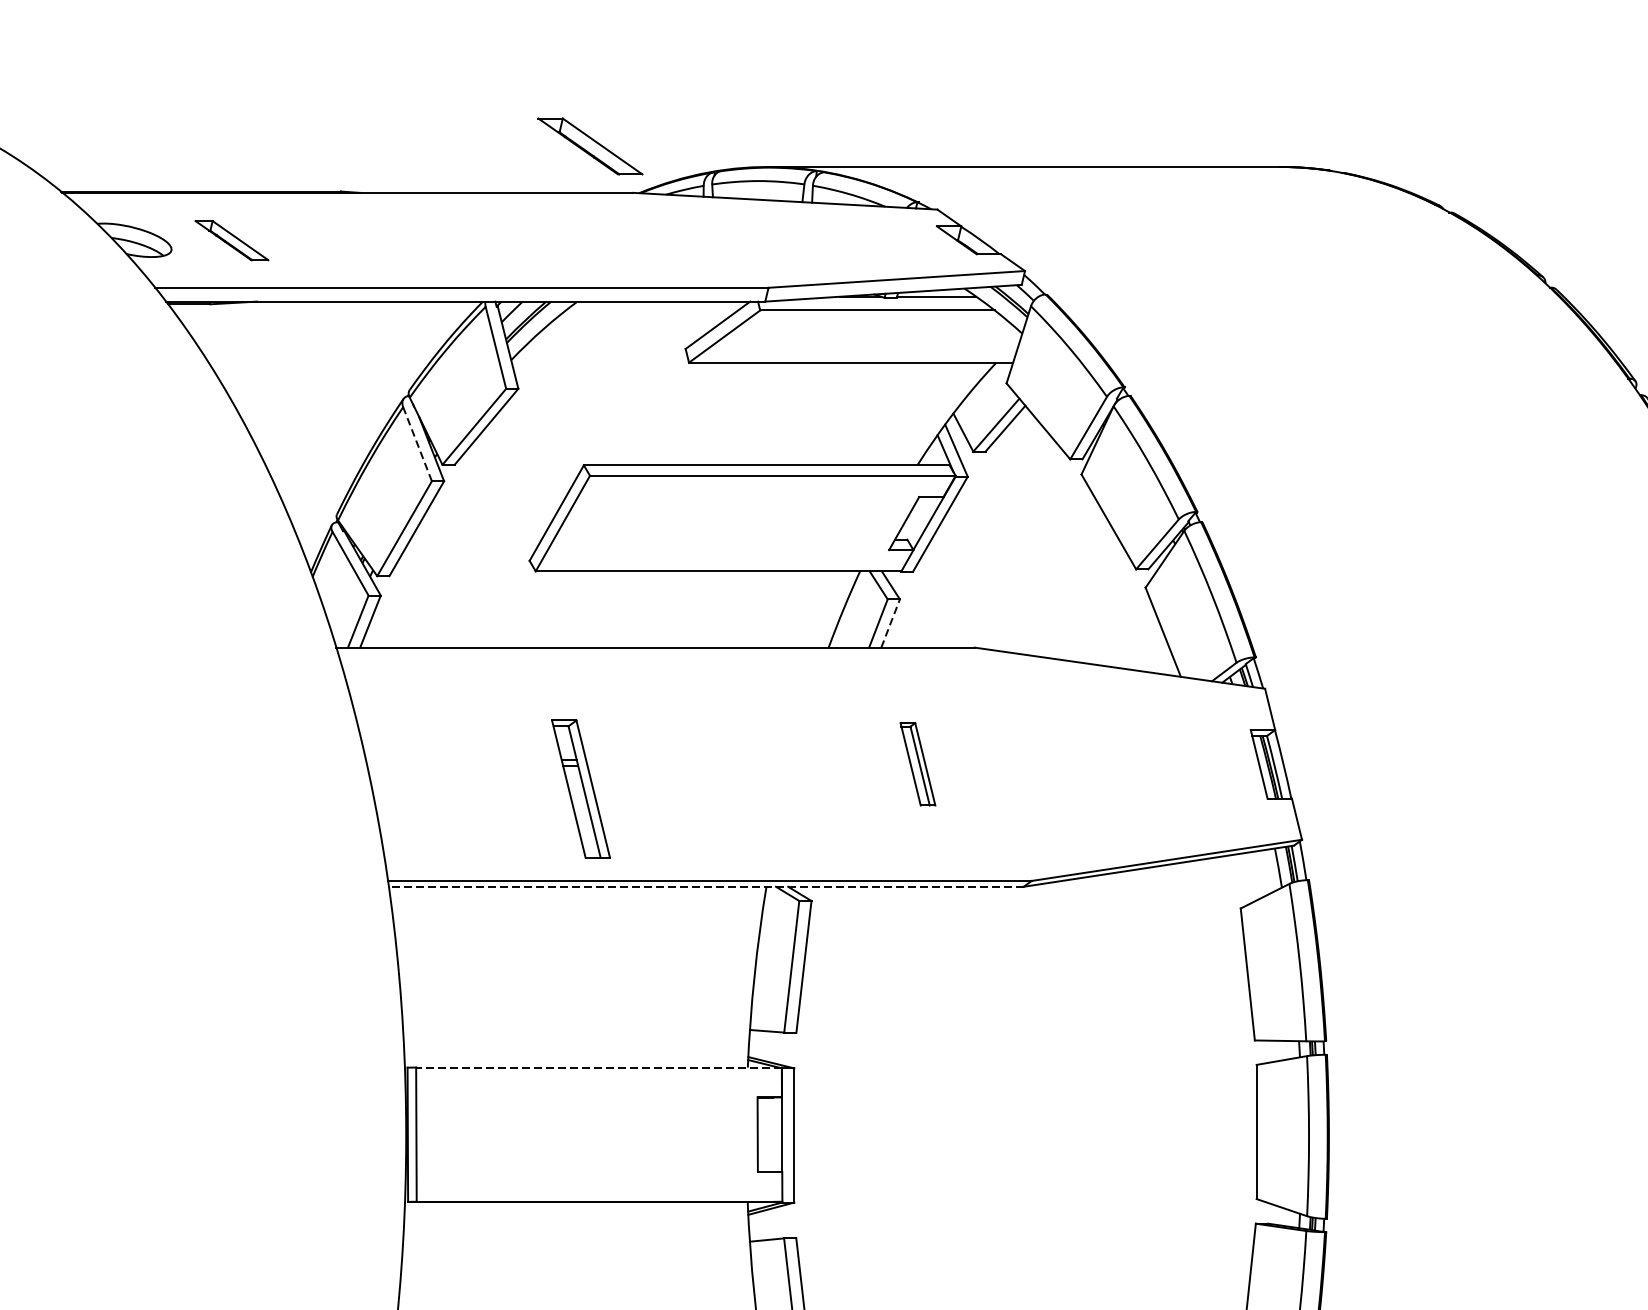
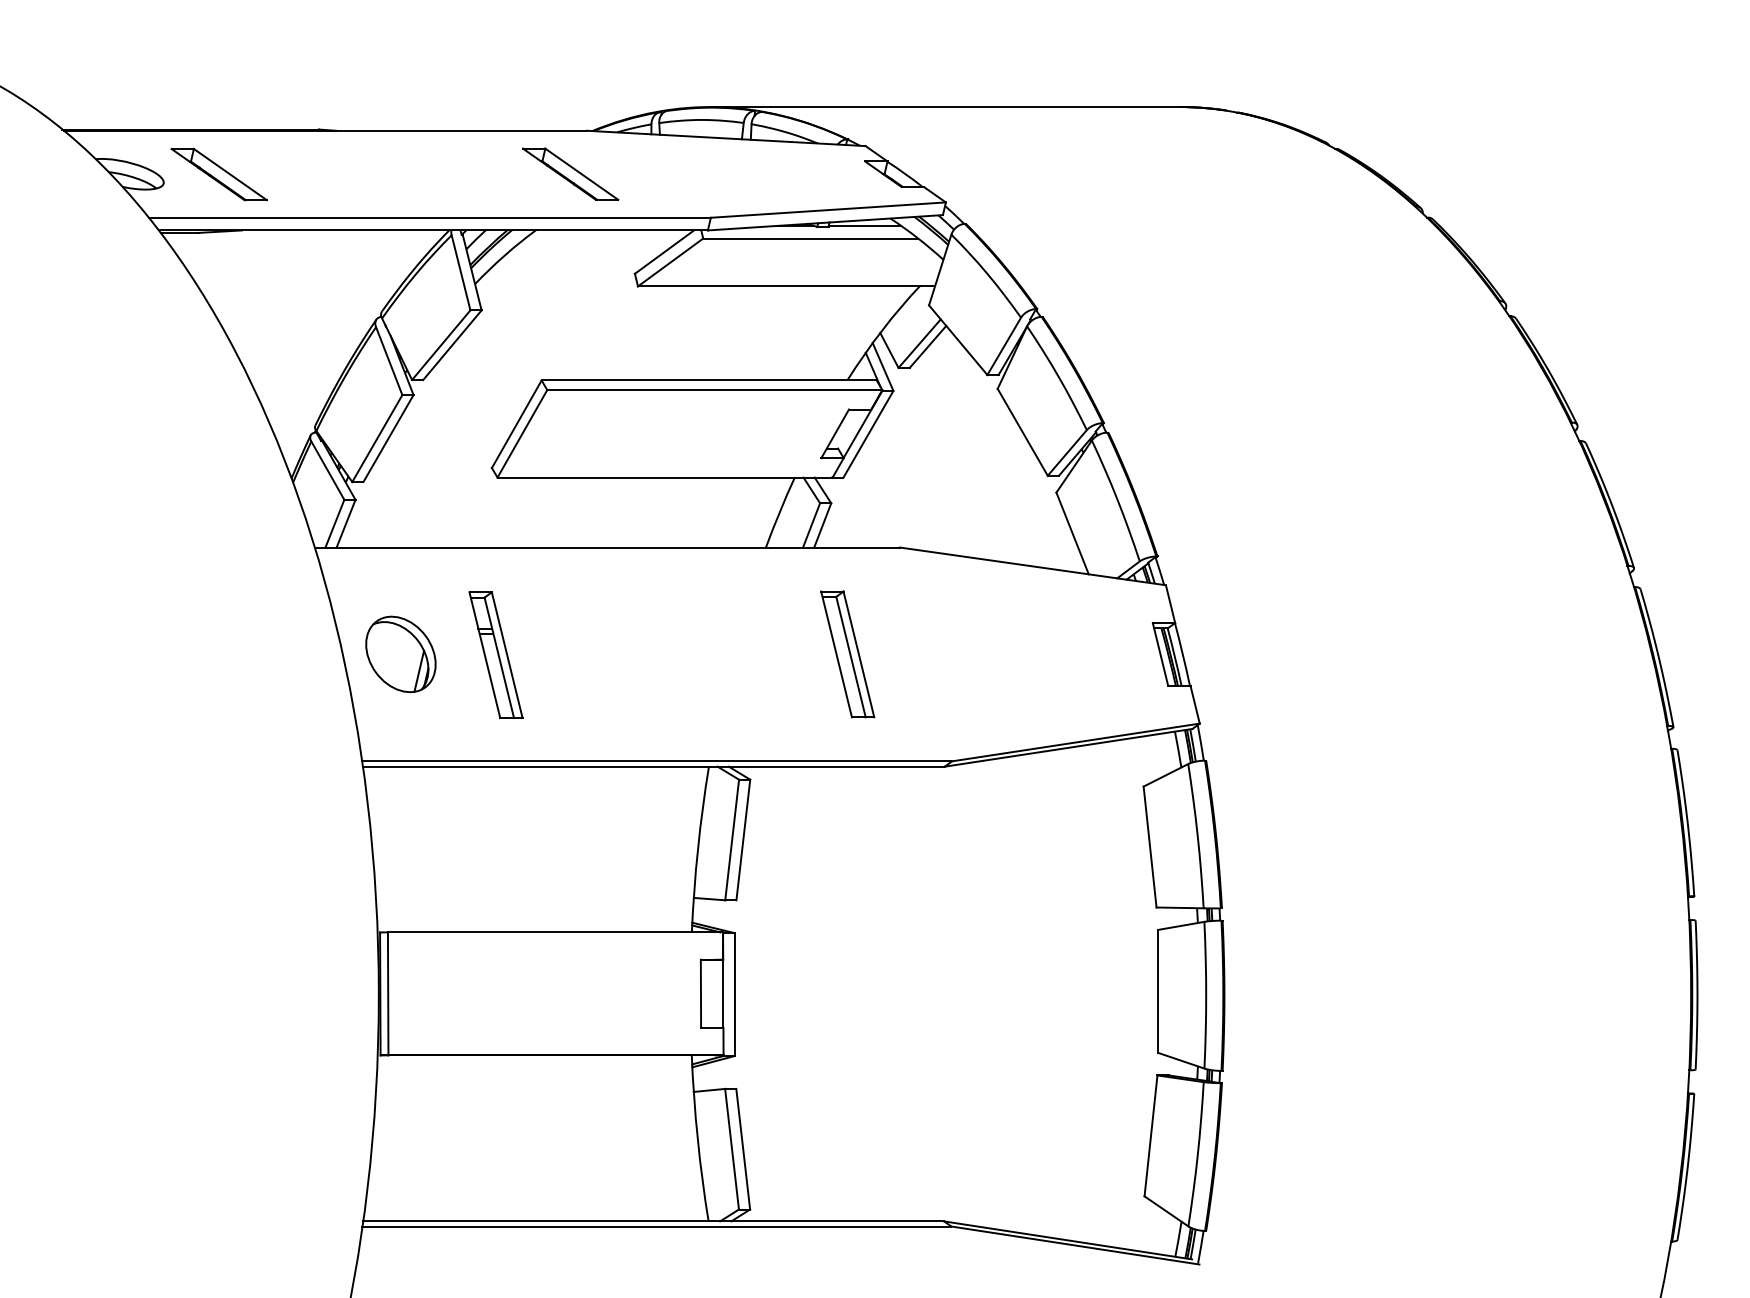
part: (590, 145) -> (570, 173), moved
part: (231, 240) -> (218, 174), size x1.43
line: (417, 443) -> (389, 360), dashed -> solid
line: (890, 623) -> (822, 525), dashed -> solid
part: (429, 764) -> (400, 654), added
part: (917, 764) -> (847, 654), size x1.67
part: (580, 788) -> (495, 654), moved
line: (705, 886) -> (653, 766), dashed -> solid
line: (598, 1067) -> (555, 932), dashed -> solid

